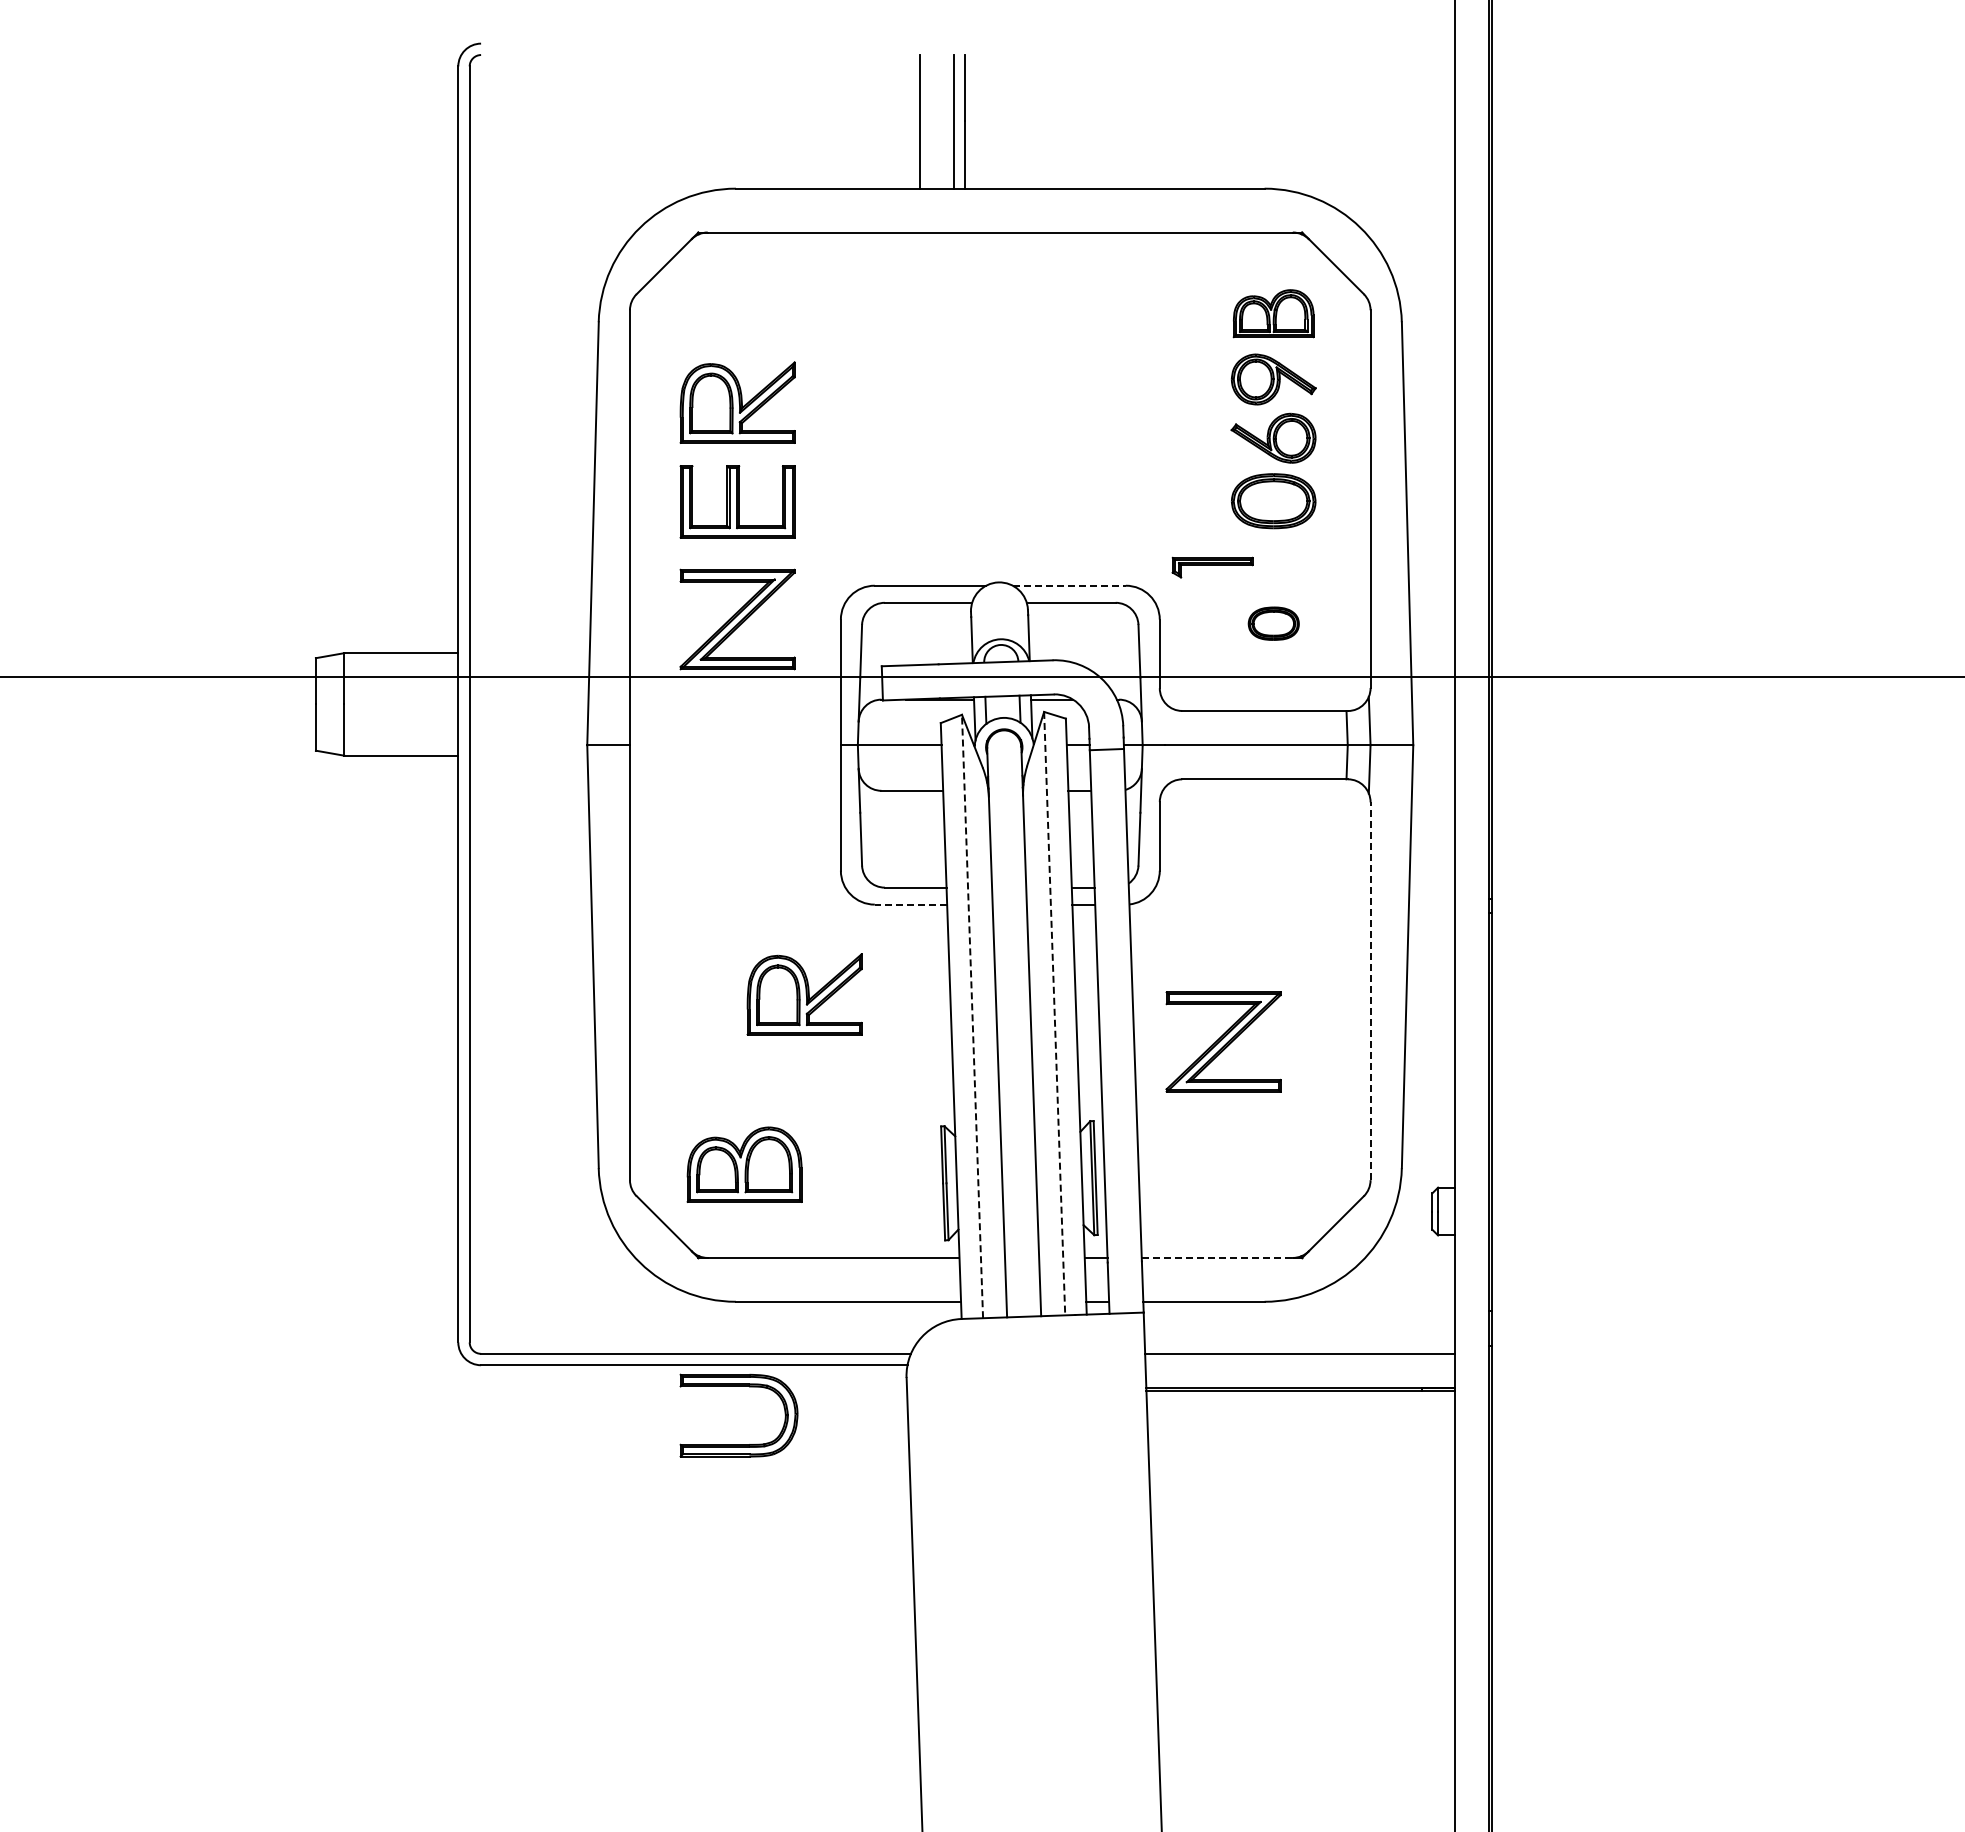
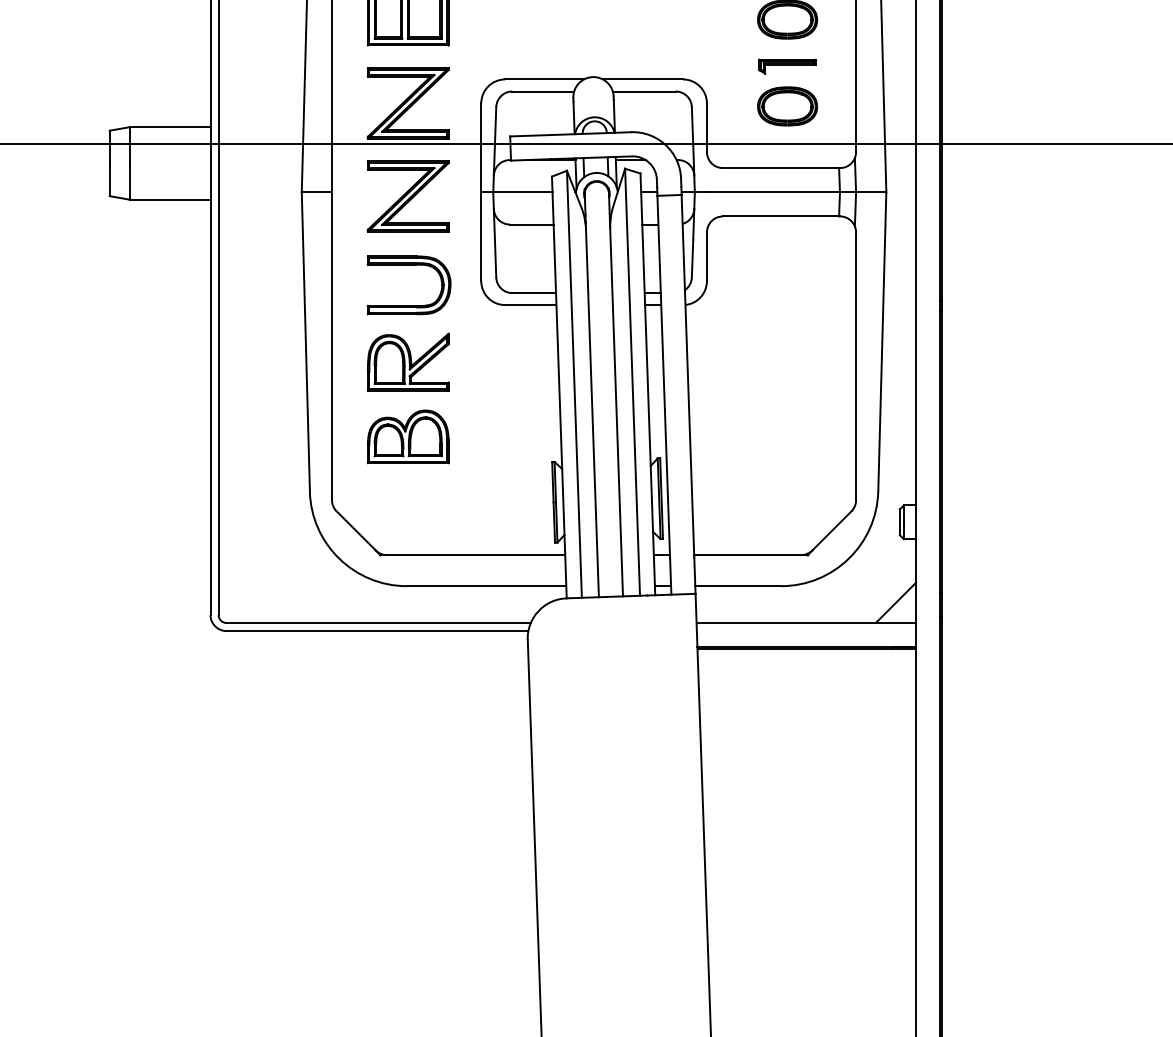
part: (1212, 567) -> (787, 66), moved
line: (1069, 585) -> (643, 79), dashed -> solid
part: (1273, 623) -> (787, 106), size x1.67
line: (910, 904) -> (530, 305), dashed -> solid
line: (1370, 991) -> (856, 366), dashed -> solid
part: (804, 994) -> (408, 362), moved
line: (1054, 1013) -> (632, 382), dashed -> solid
line: (972, 1016) -> (574, 384), dashed -> solid
part: (1223, 1041) -> (408, 196), moved
part: (744, 1164) -> (408, 436), moved
line: (1217, 1257) -> (747, 554), dashed -> solid
line: (1426, 1324) -> (895, 602), added
part: (738, 1386) -> (408, 264), moved

